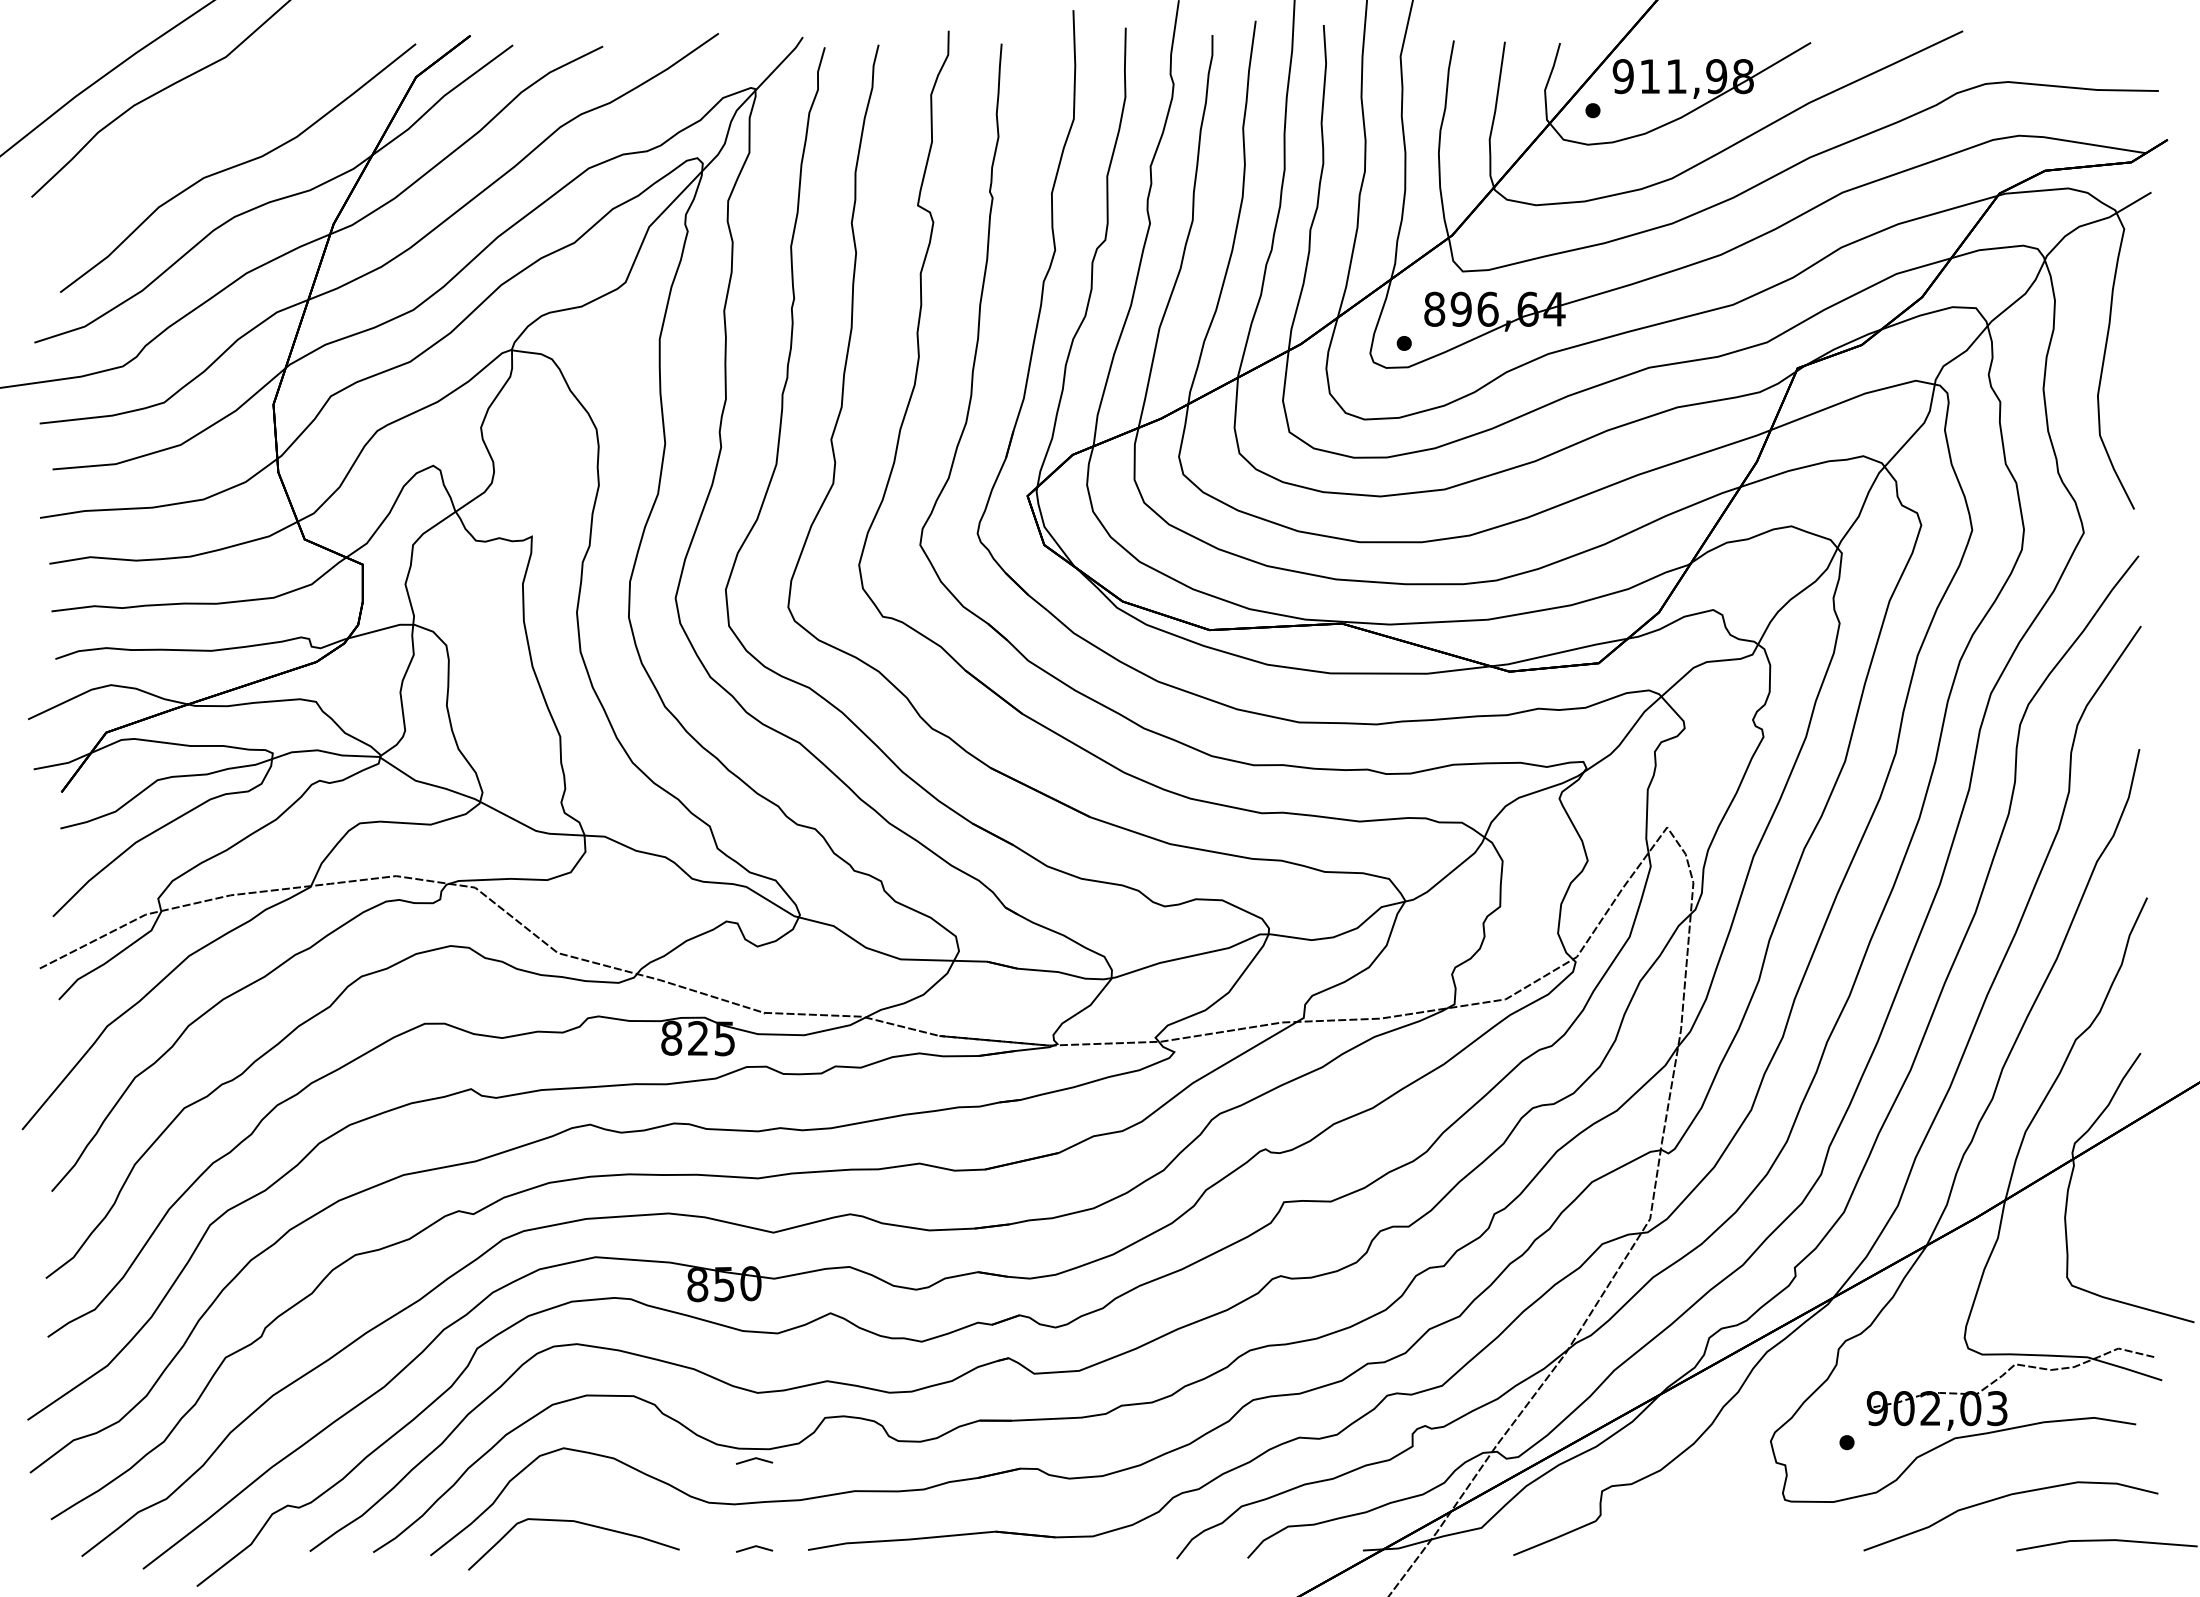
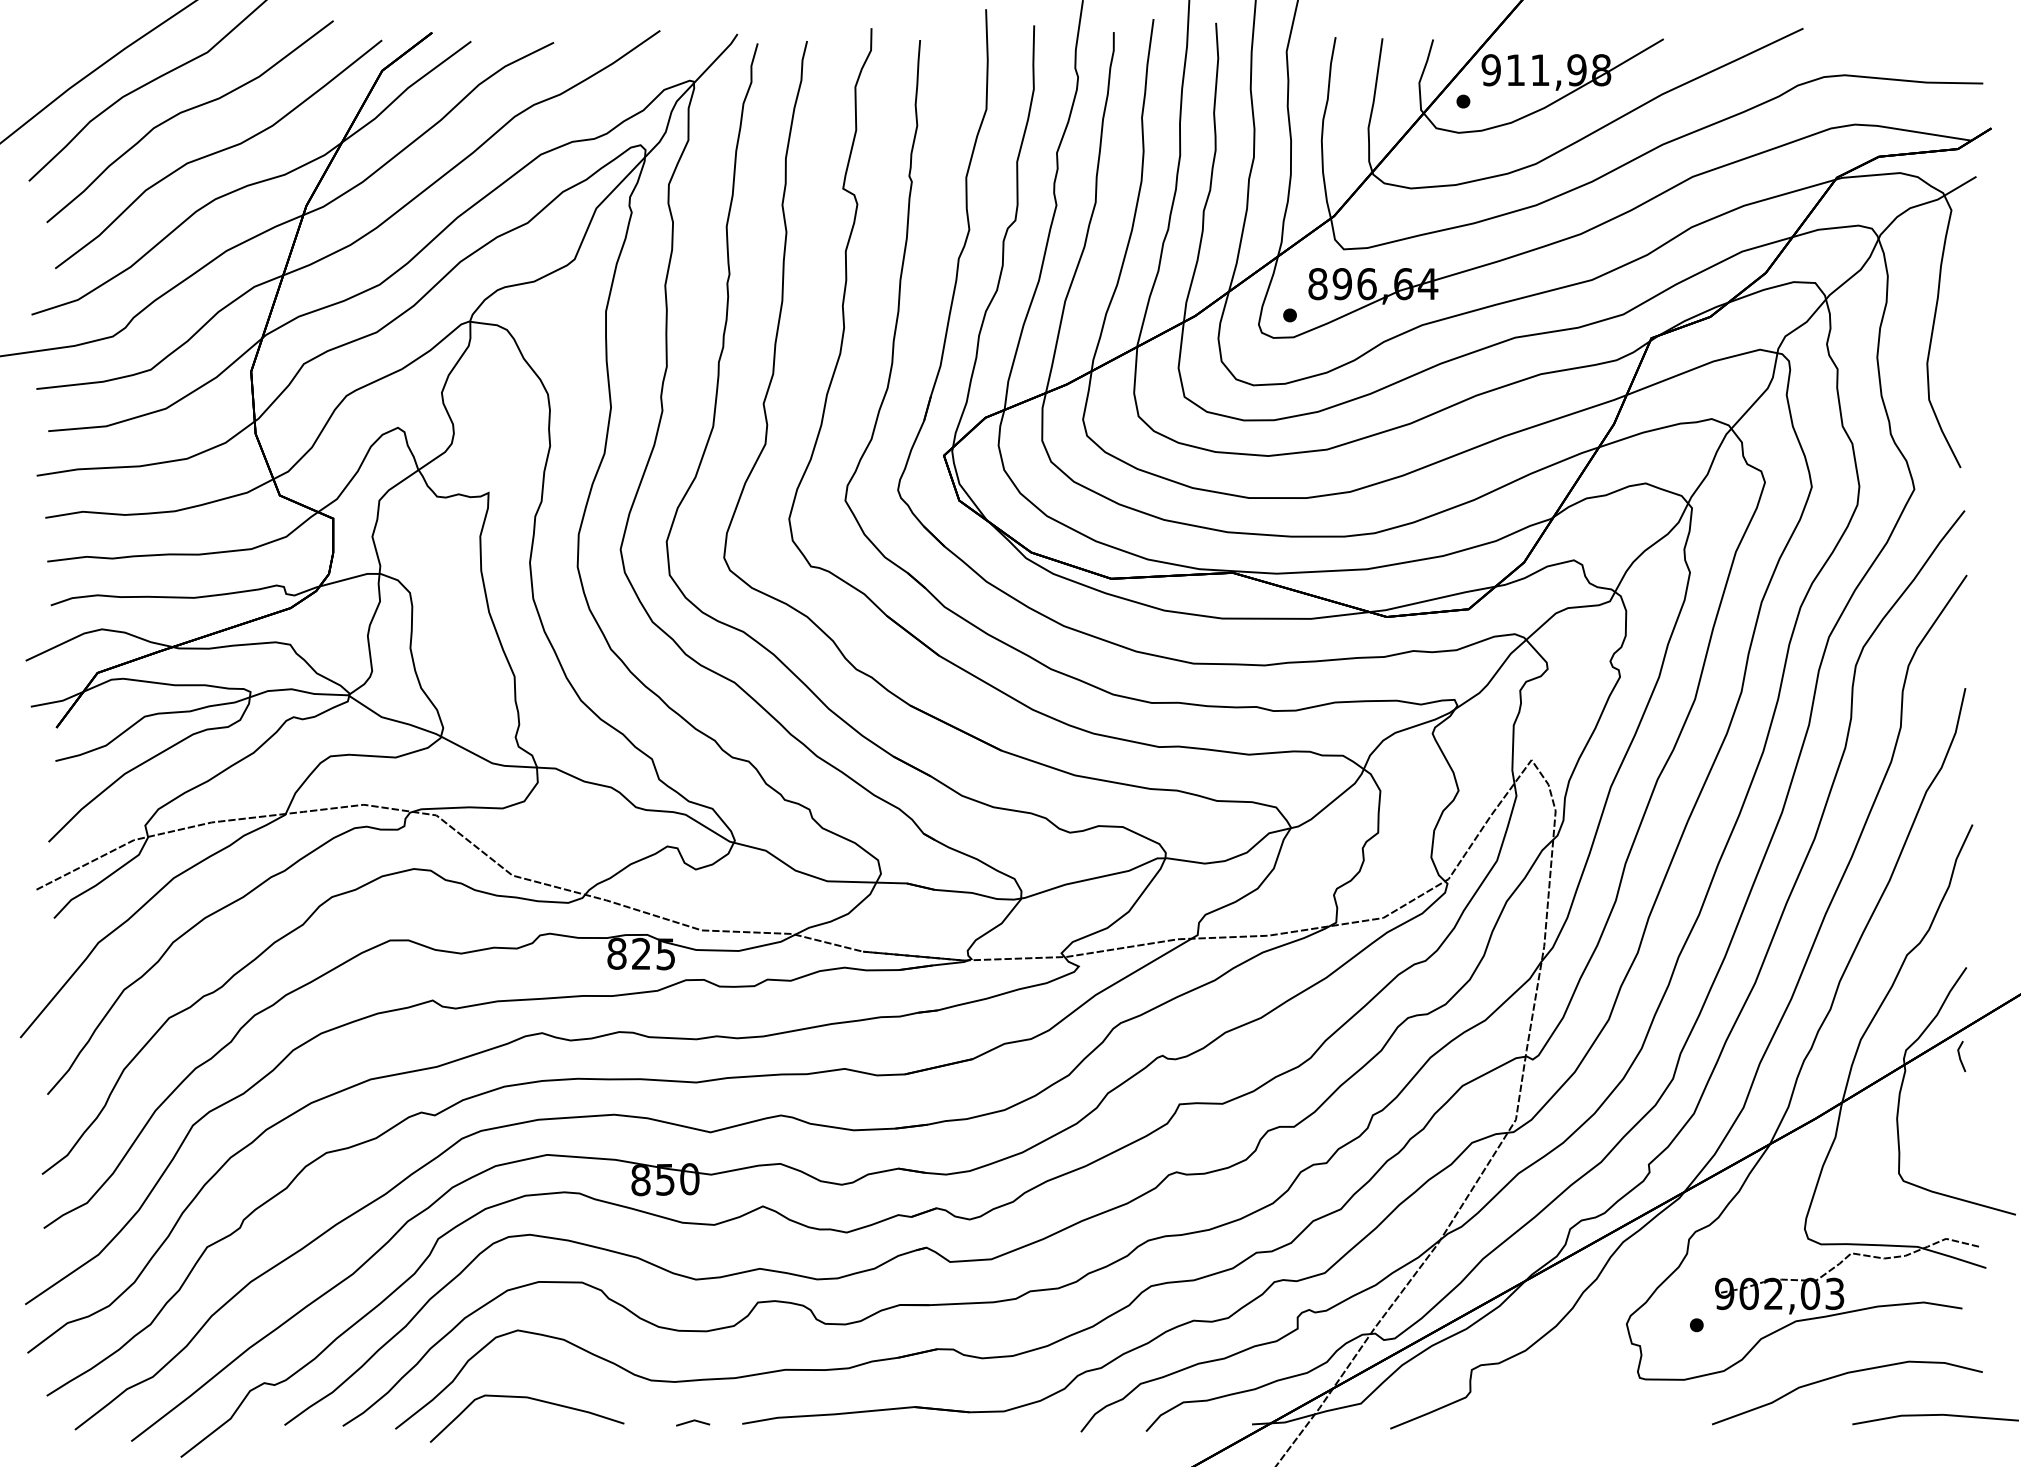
curve: (203, 121) -> (186, 111), added
line: (2134, 1150) -> (1960, 1056), added
line: (754, 1459) -> (693, 1340), removed

